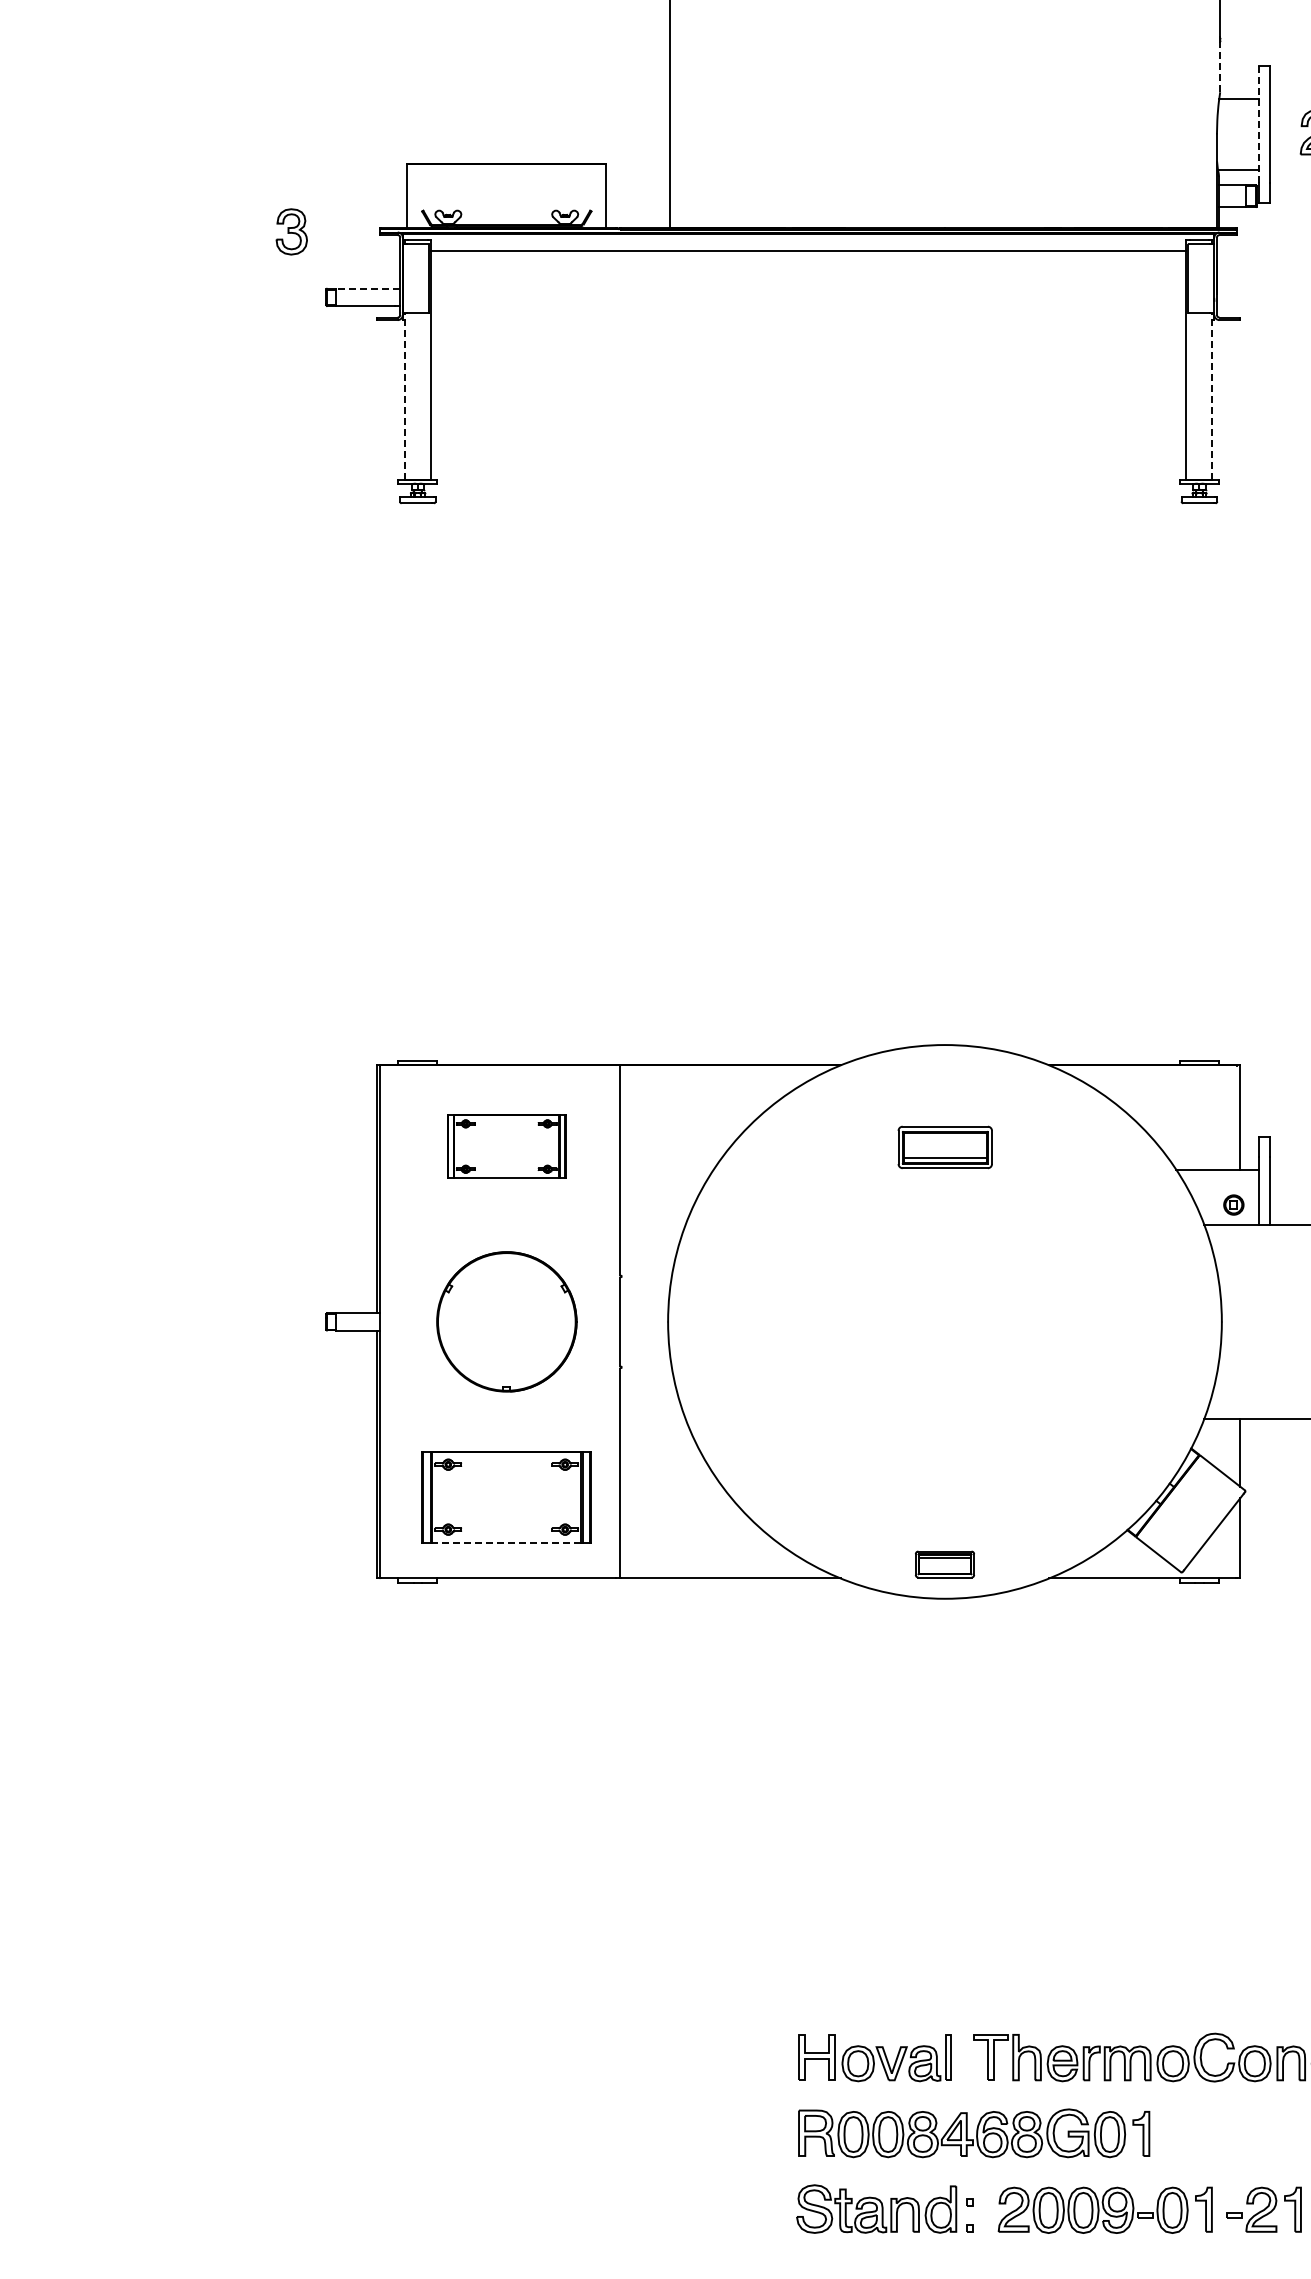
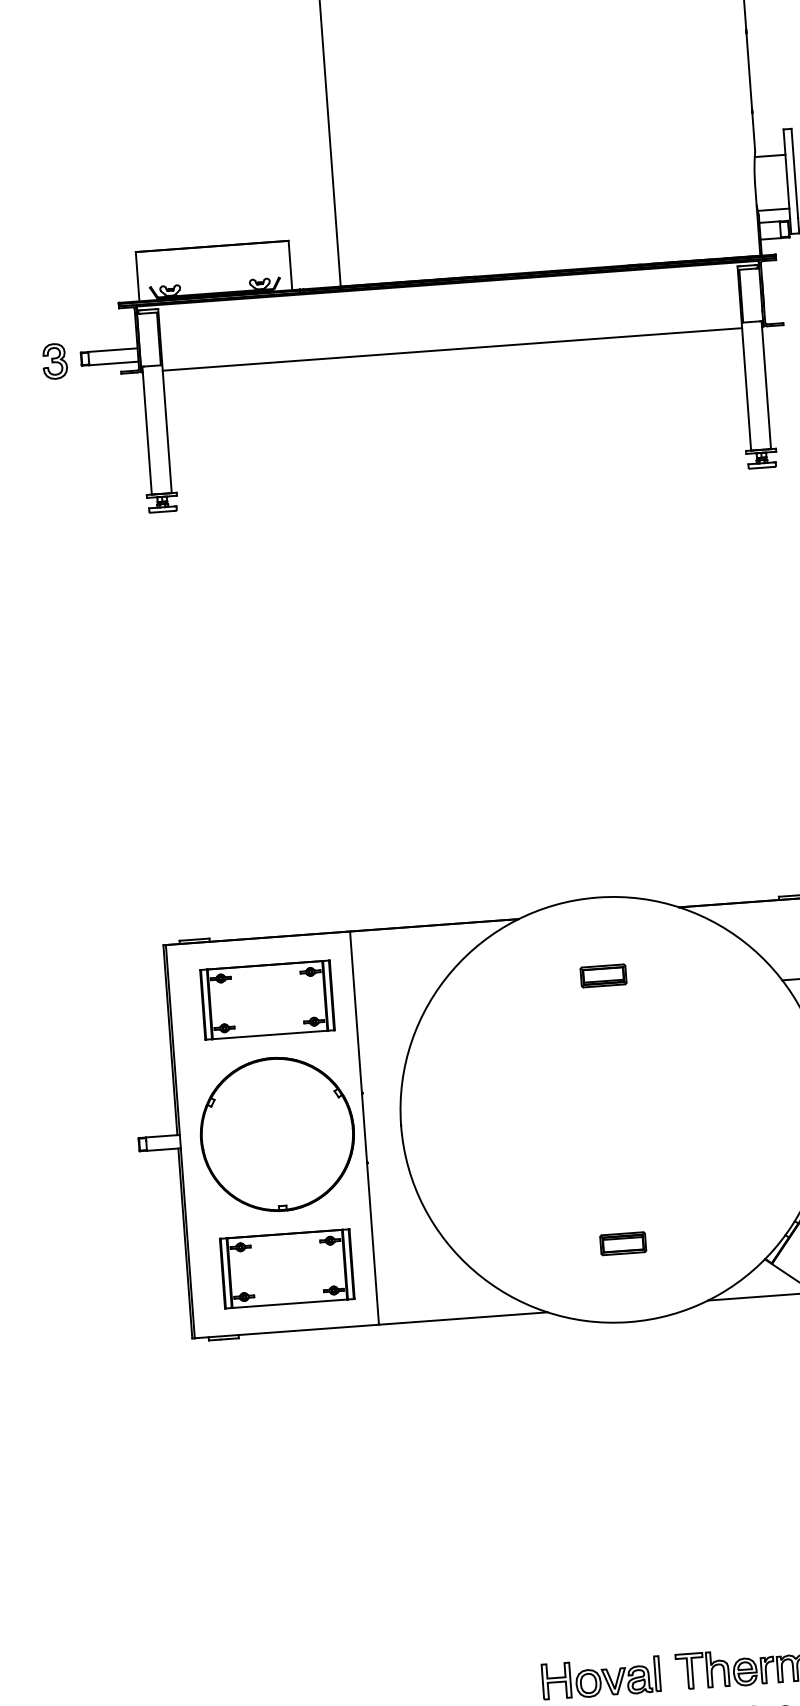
line: (1220, 66) -> (753, 131), dashed -> solid
line: (1259, 124) -> (787, 174), dashed -> solid
part: (291, 231) -> (54, 361), moved
line: (808, 251) -> (452, 349), moved
line: (367, 288) -> (112, 350), dashed -> solid
line: (404, 395) -> (146, 429), dashed -> solid
line: (1212, 395) -> (766, 384), dashed -> solid
part: (506, 1146) -> (267, 1000), size x1.43
part: (944, 1146) -> (603, 975), size x0.62
part: (506, 1321) -> (277, 1134), size x1.43
line: (506, 1542) -> (289, 1303), dashed -> solid
part: (944, 1564) -> (622, 1243), moved

